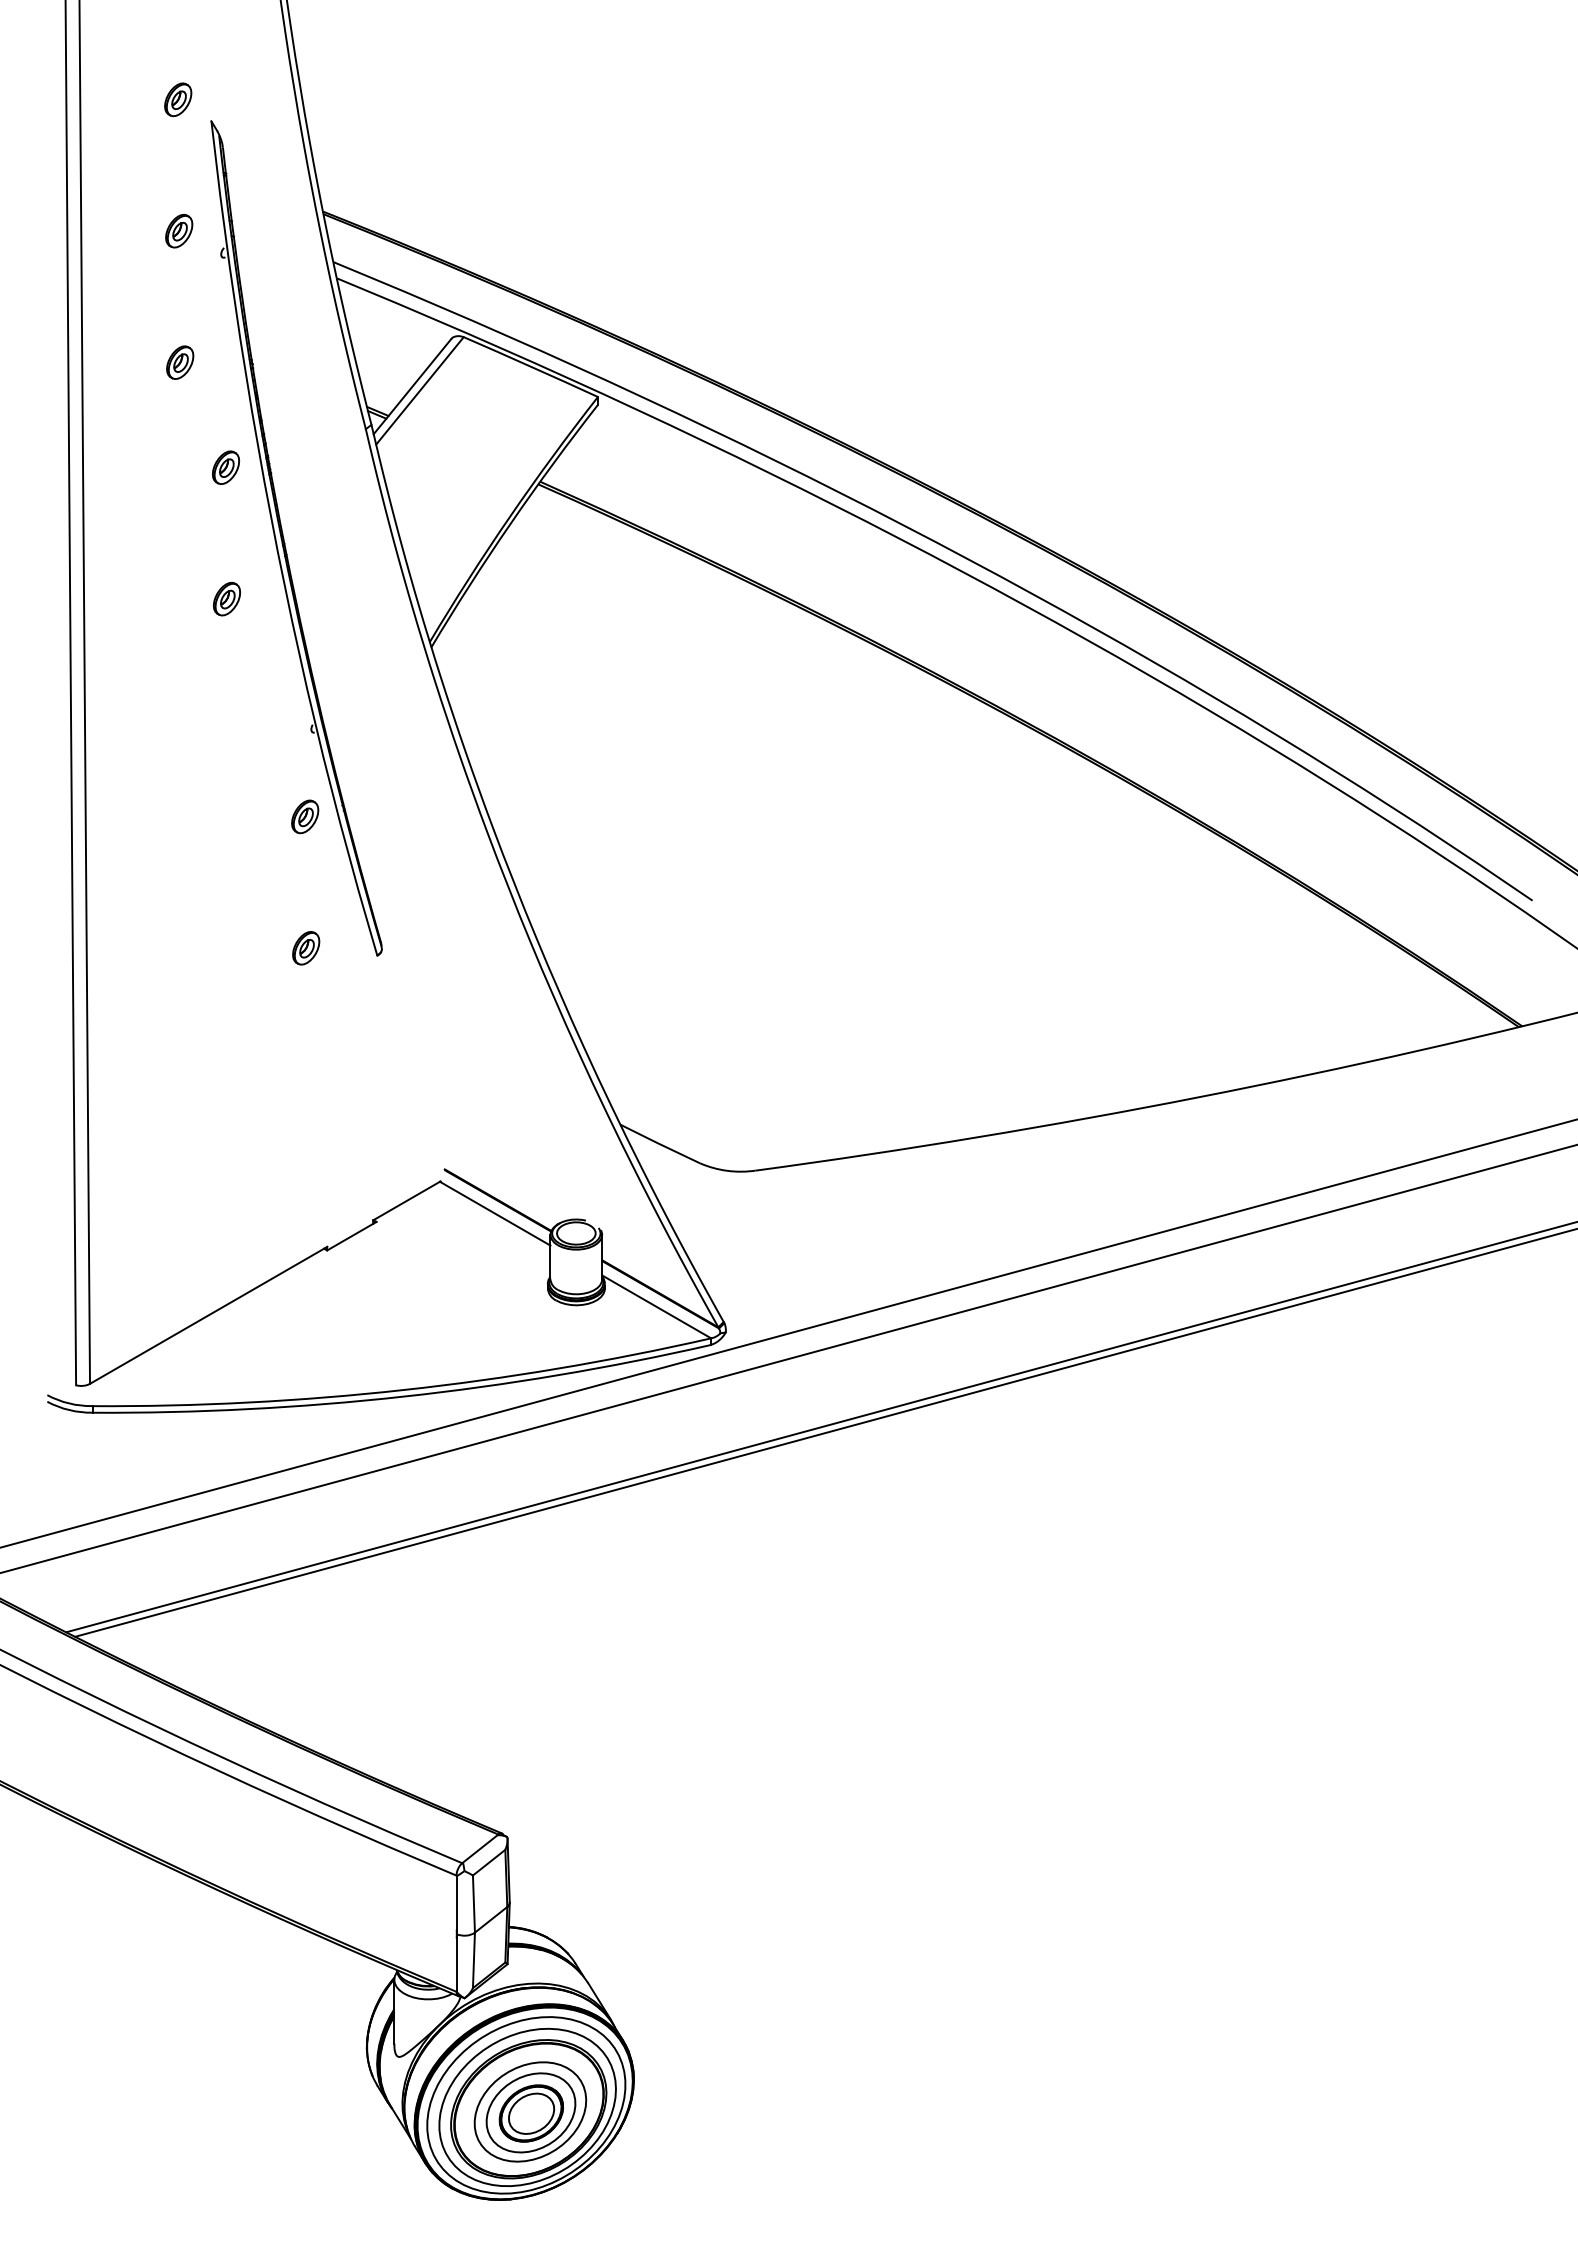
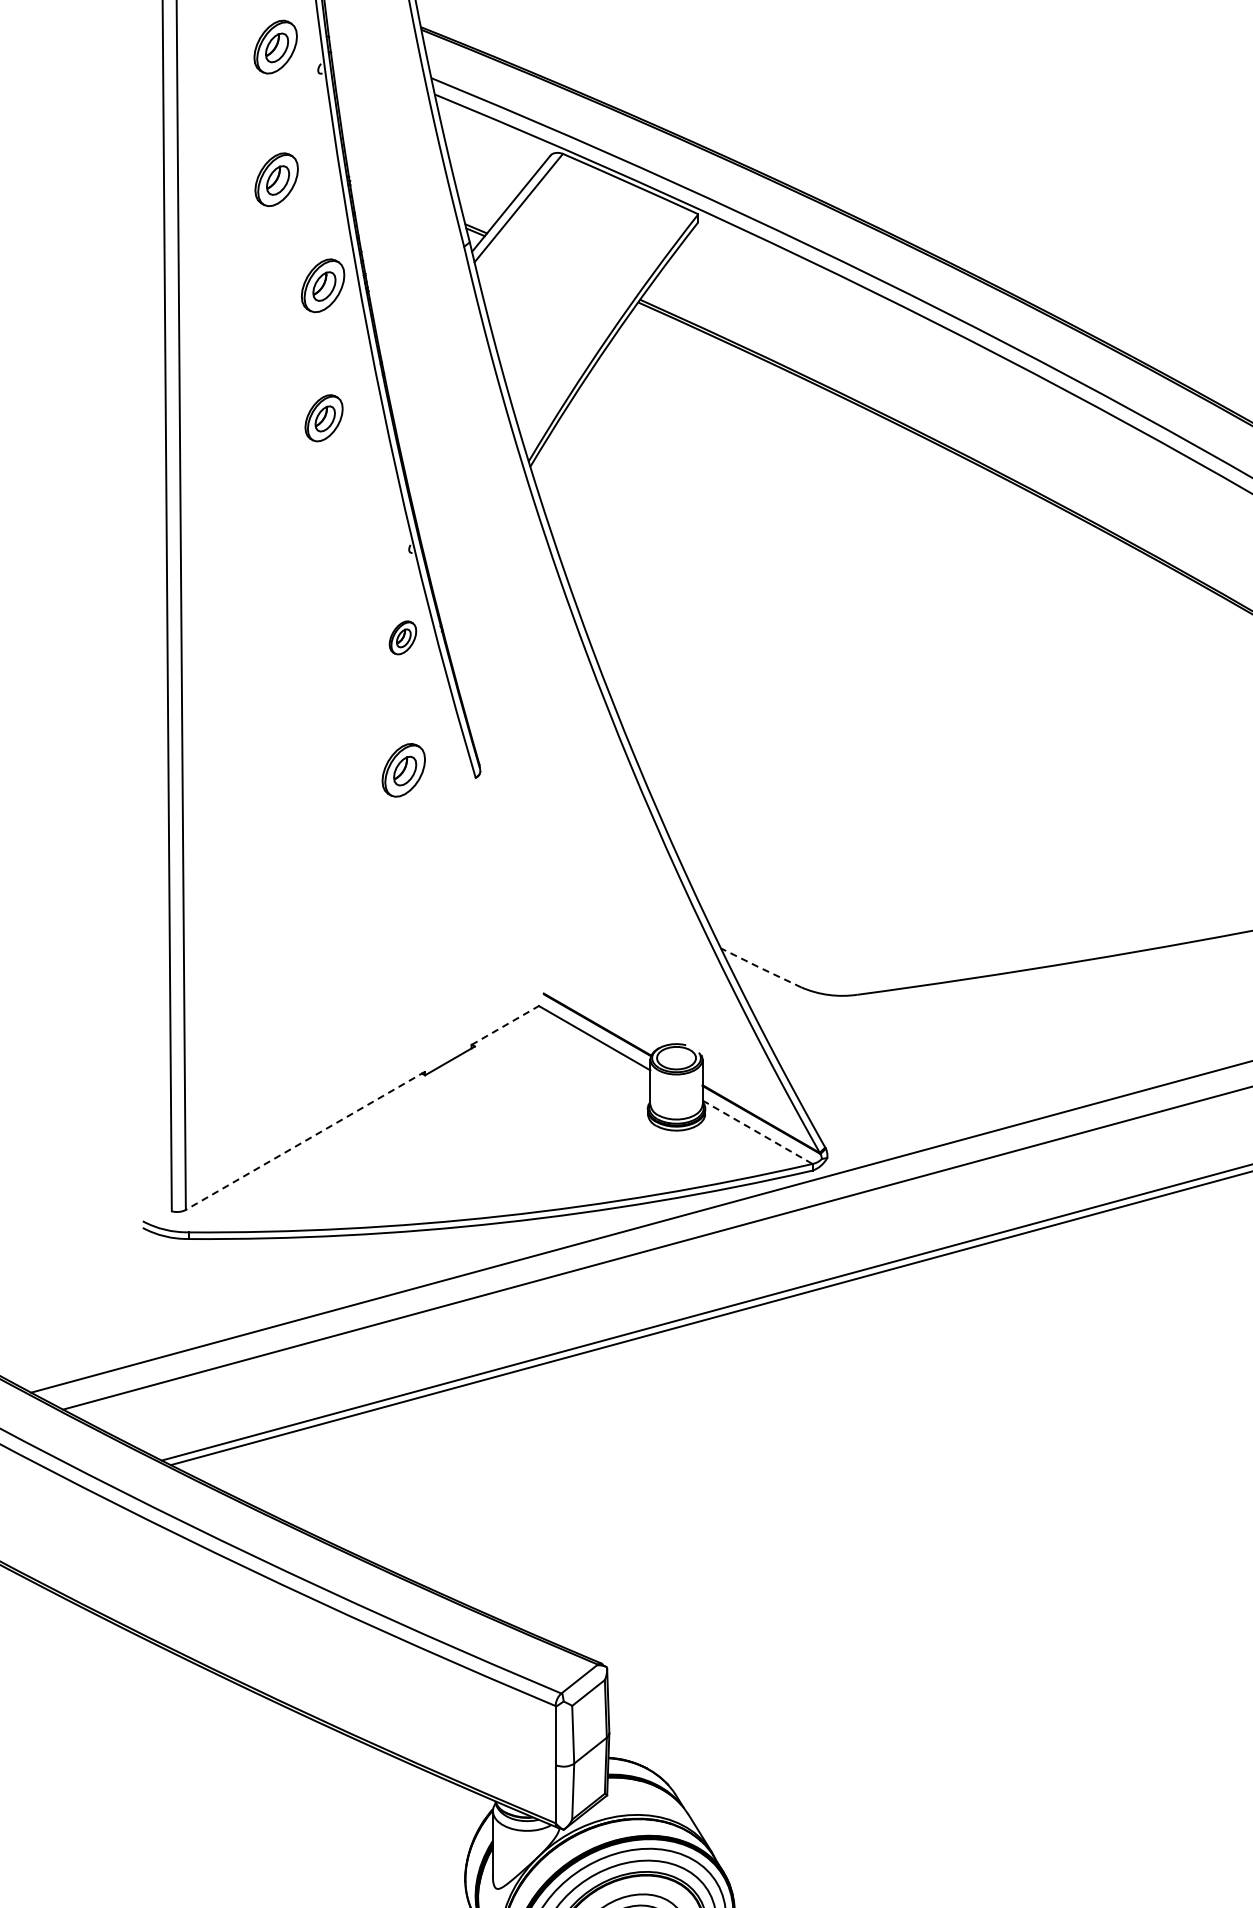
part: (179, 230) -> (276, 46), size x1.6
part: (180, 362) -> (277, 179), size x1.6
part: (225, 467) -> (322, 285), size x1.6
part: (226, 598) -> (323, 417), size x1.4
part: (306, 948) -> (404, 770), size x1.6
line: (659, 1143) -> (760, 967), solid -> dashed
line: (406, 1201) -> (505, 1025), solid -> dashed
line: (656, 1306) -> (757, 1131), solid -> dashed
line: (208, 1315) -> (305, 1140), solid -> dashed

